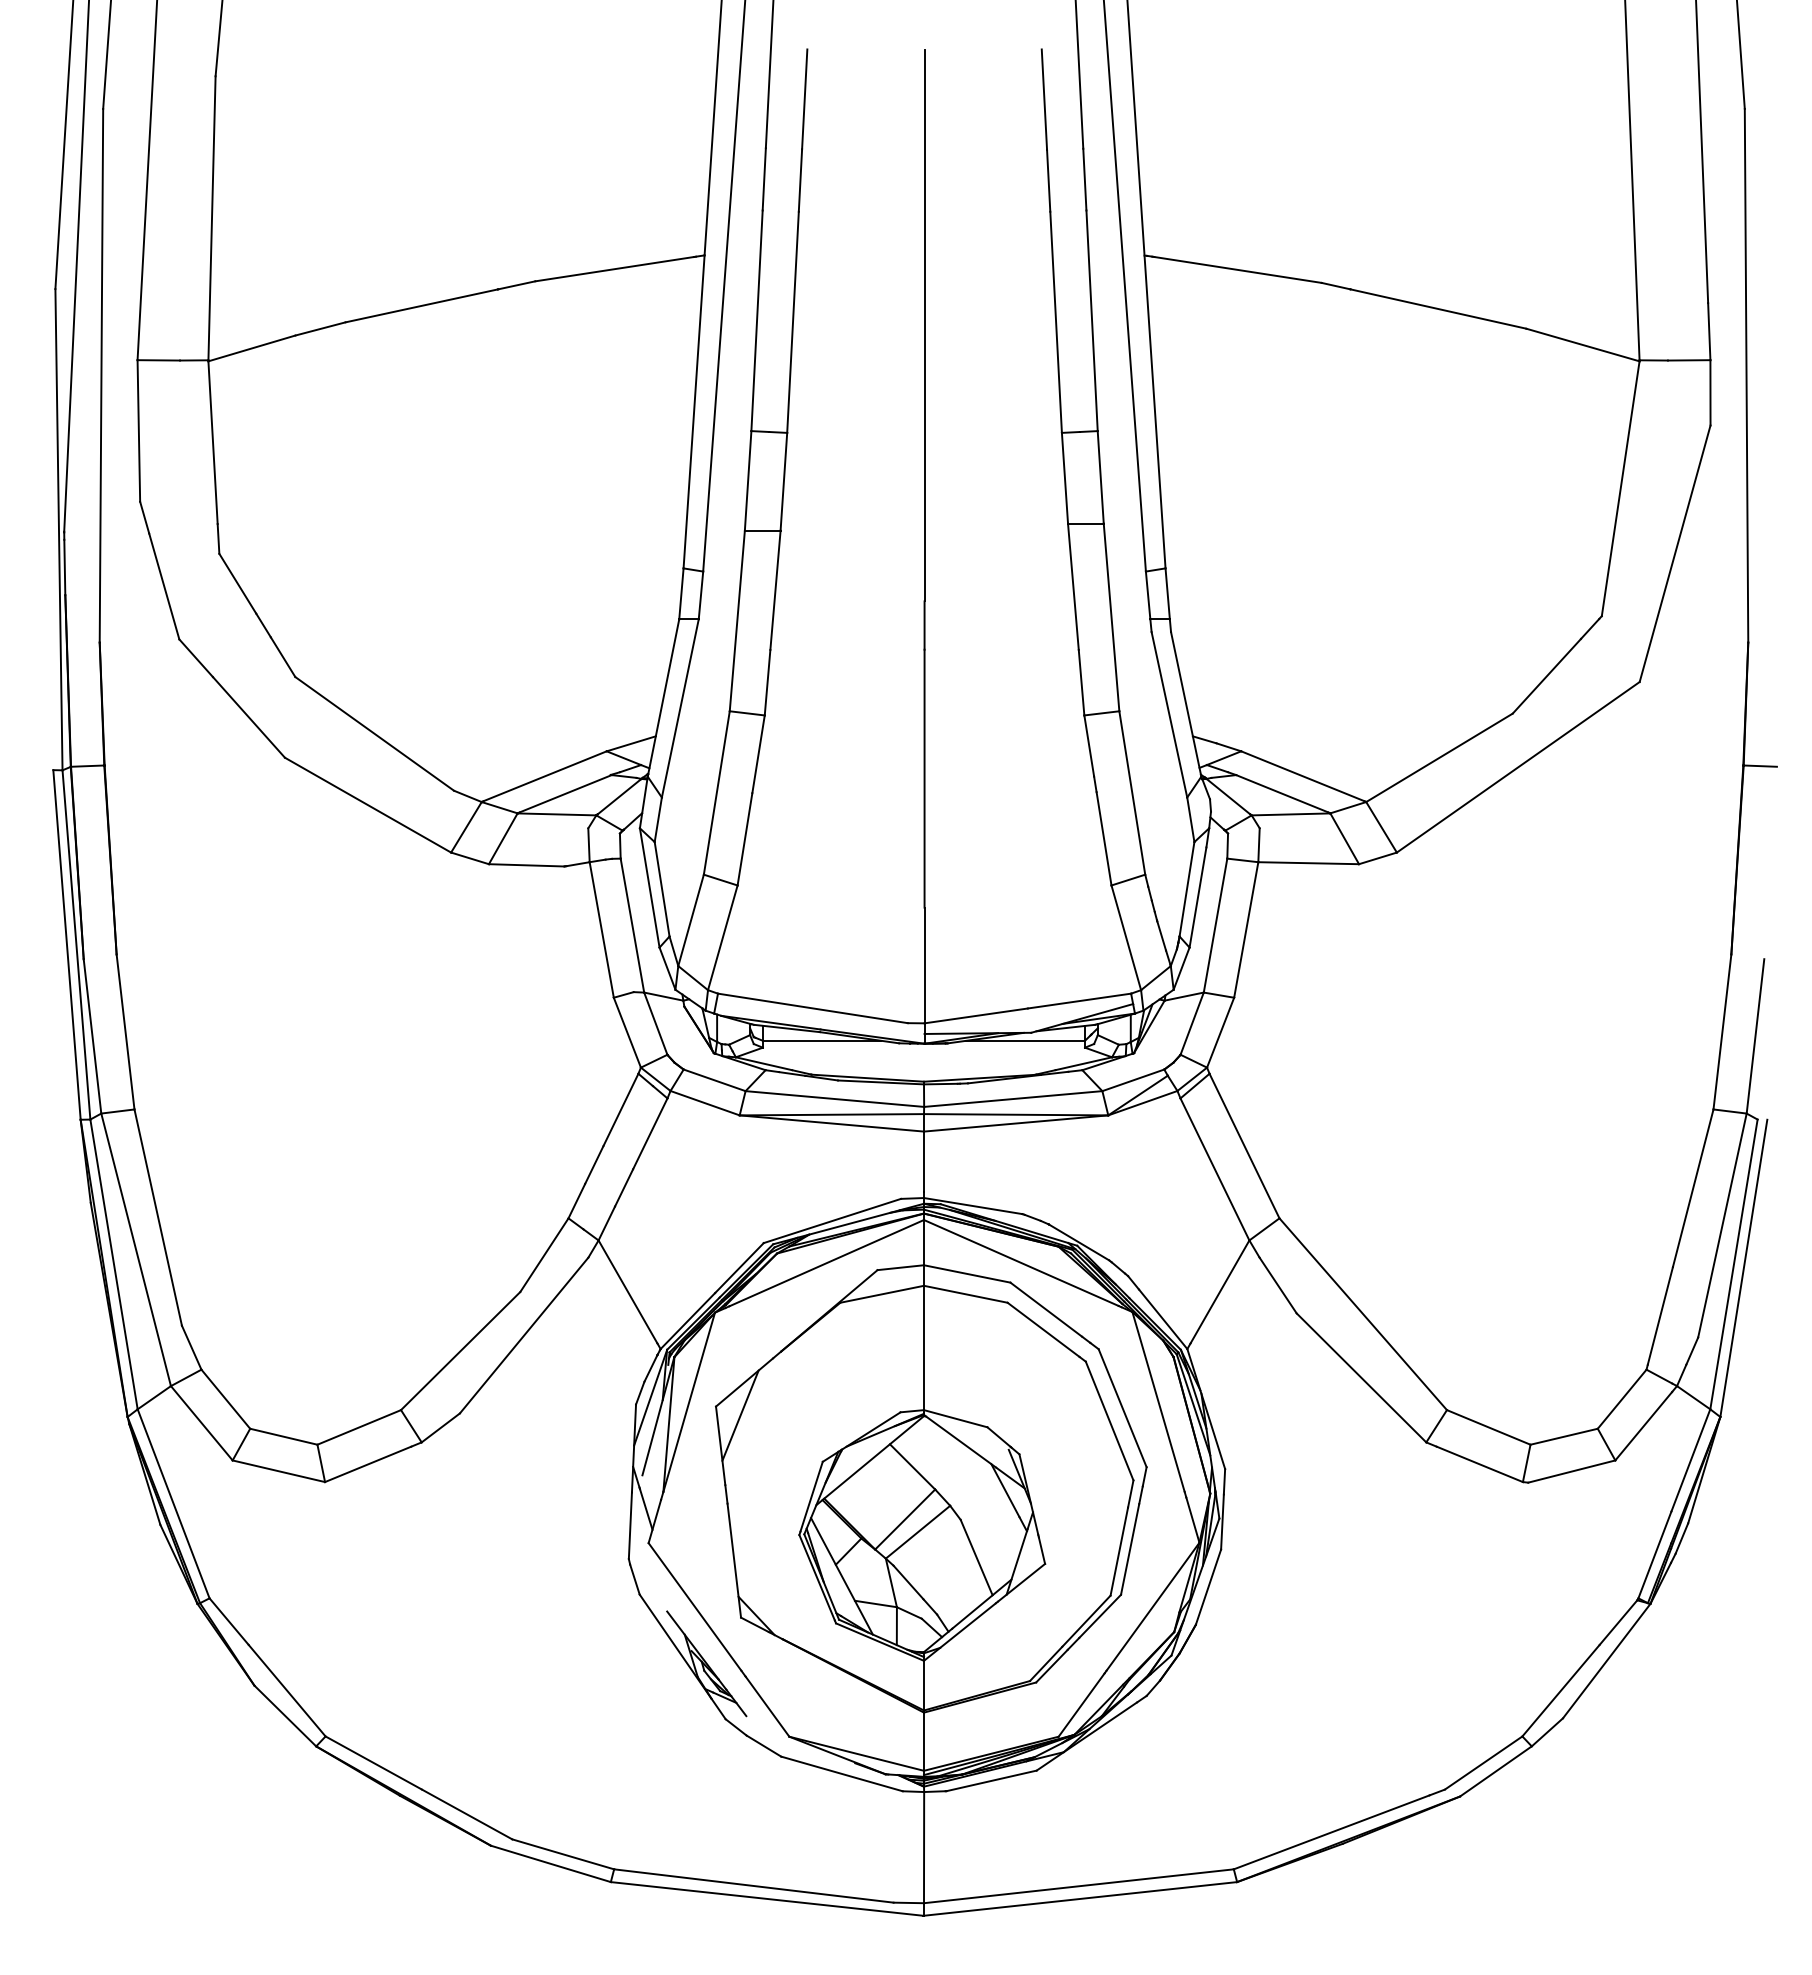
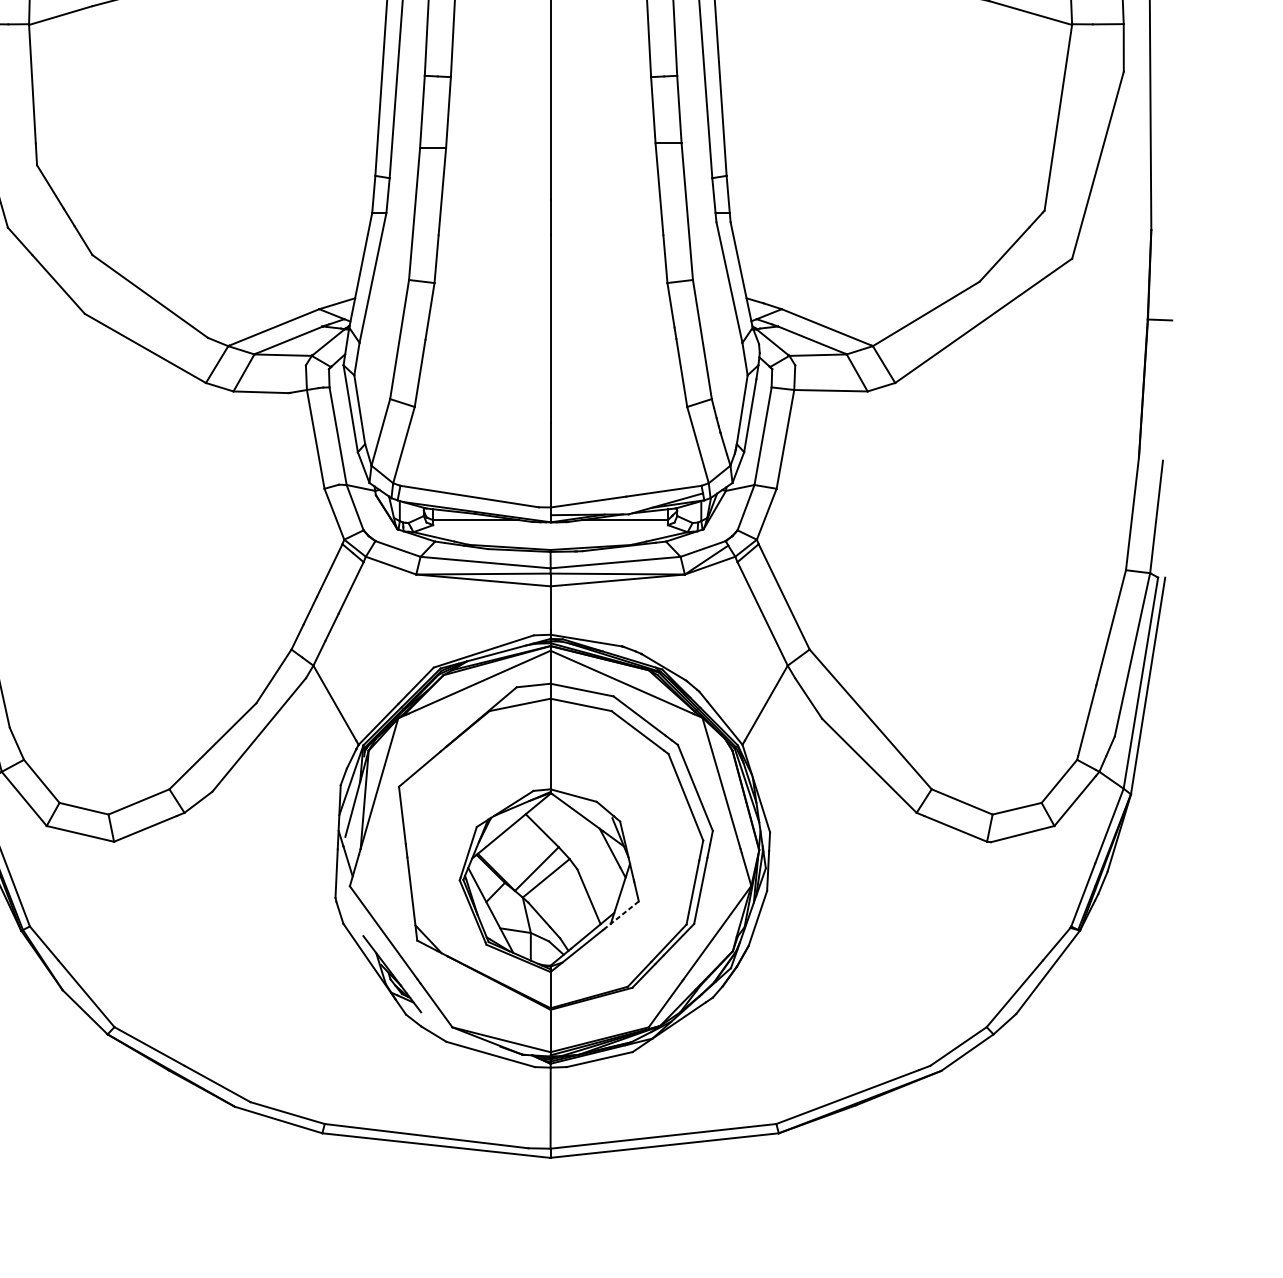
line: (740, 1415) -> (416, 793), removed
line: (1021, 1583) -> (621, 915), solid -> dashed

